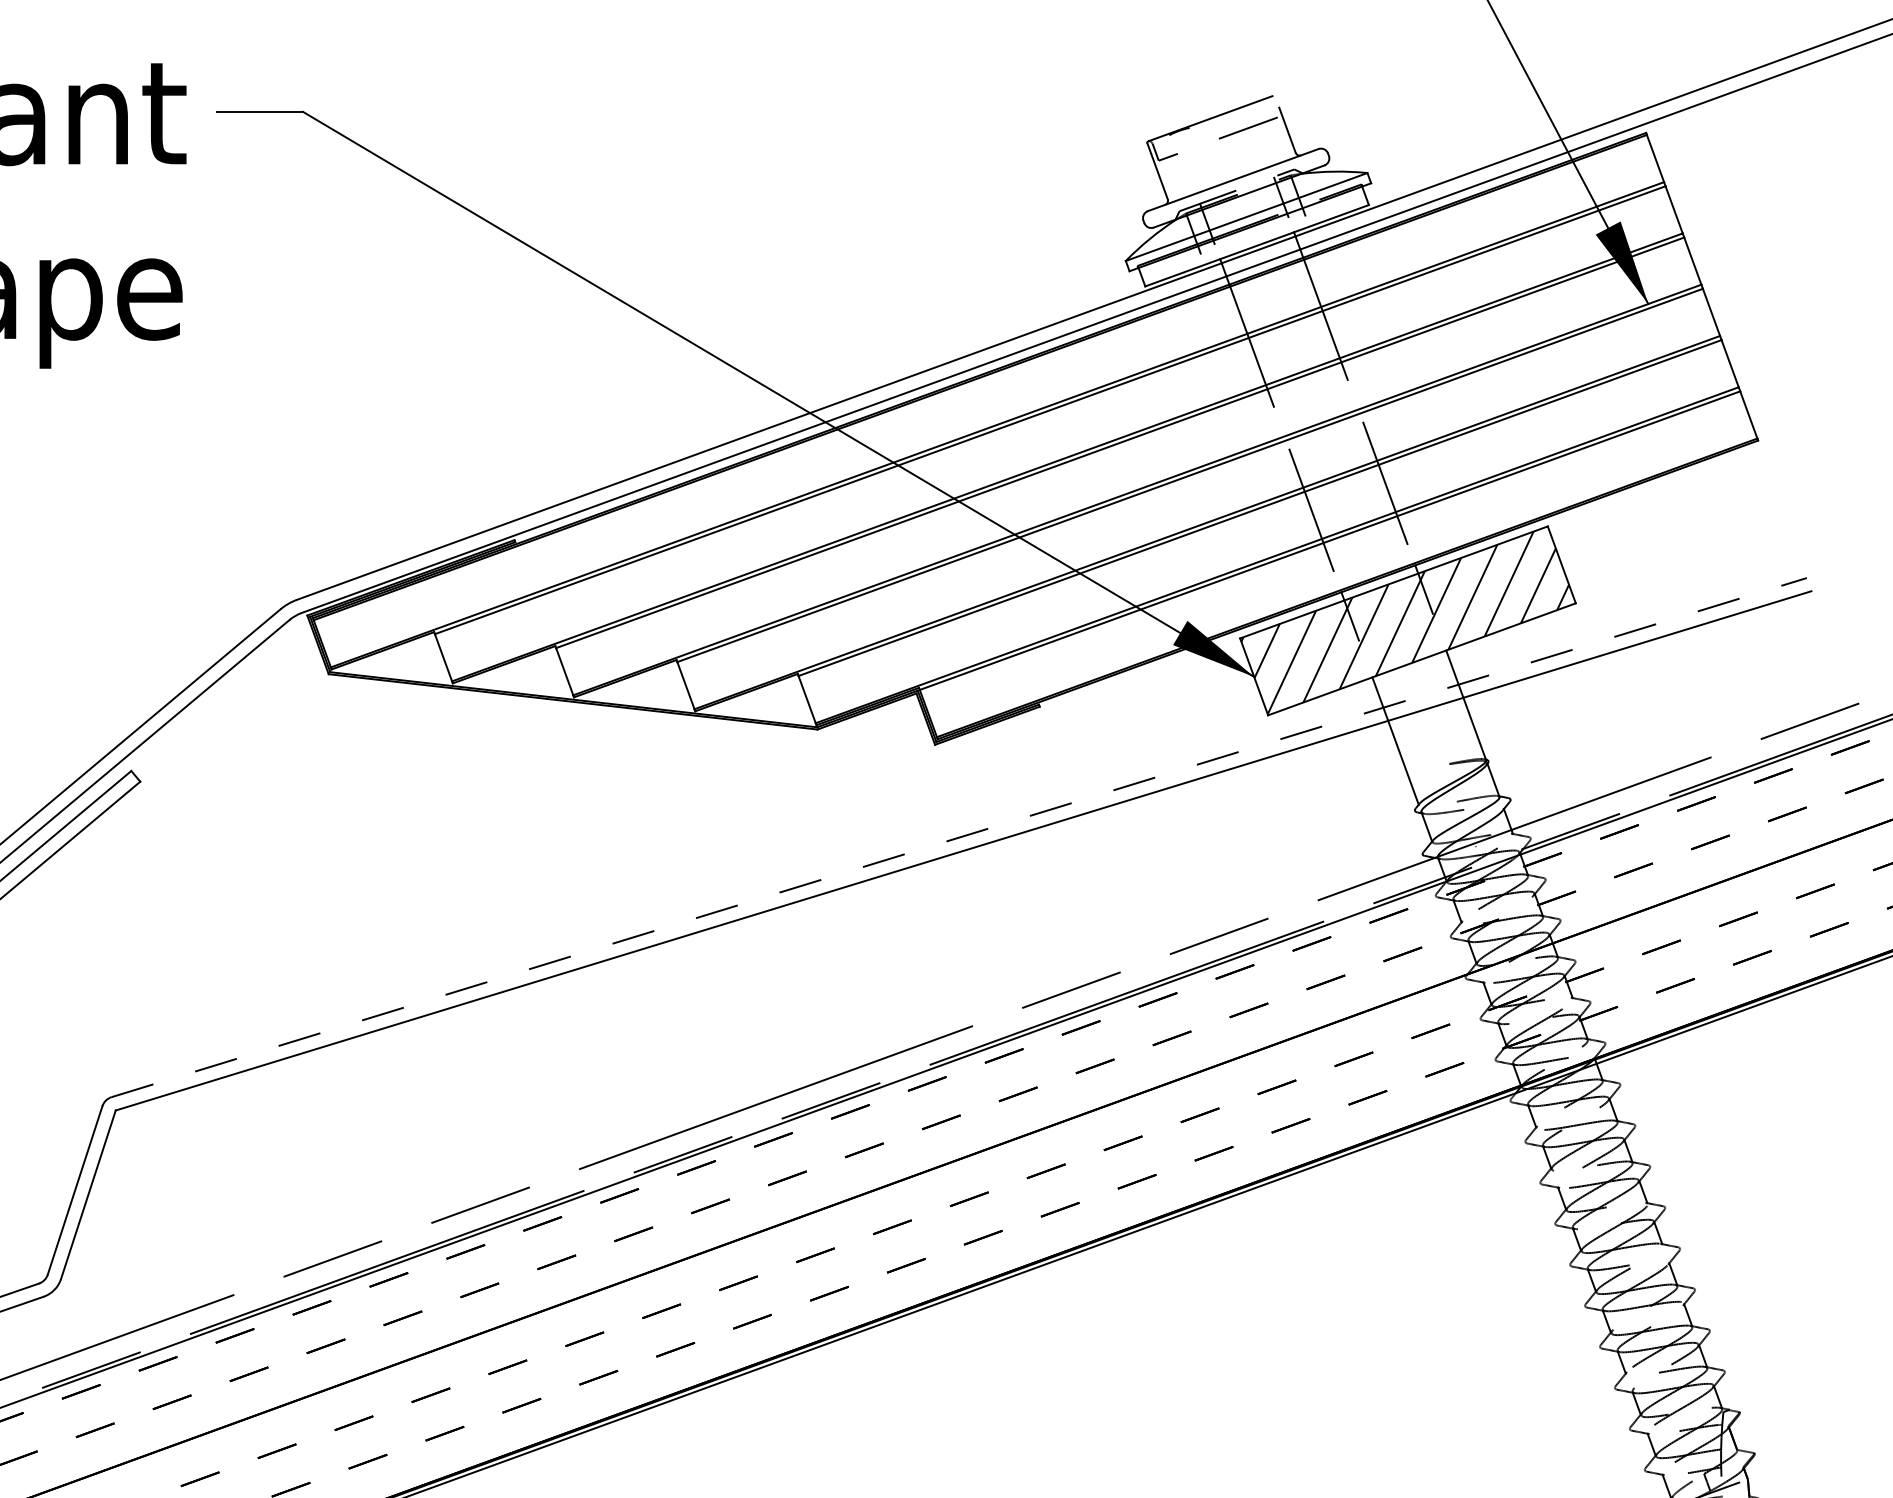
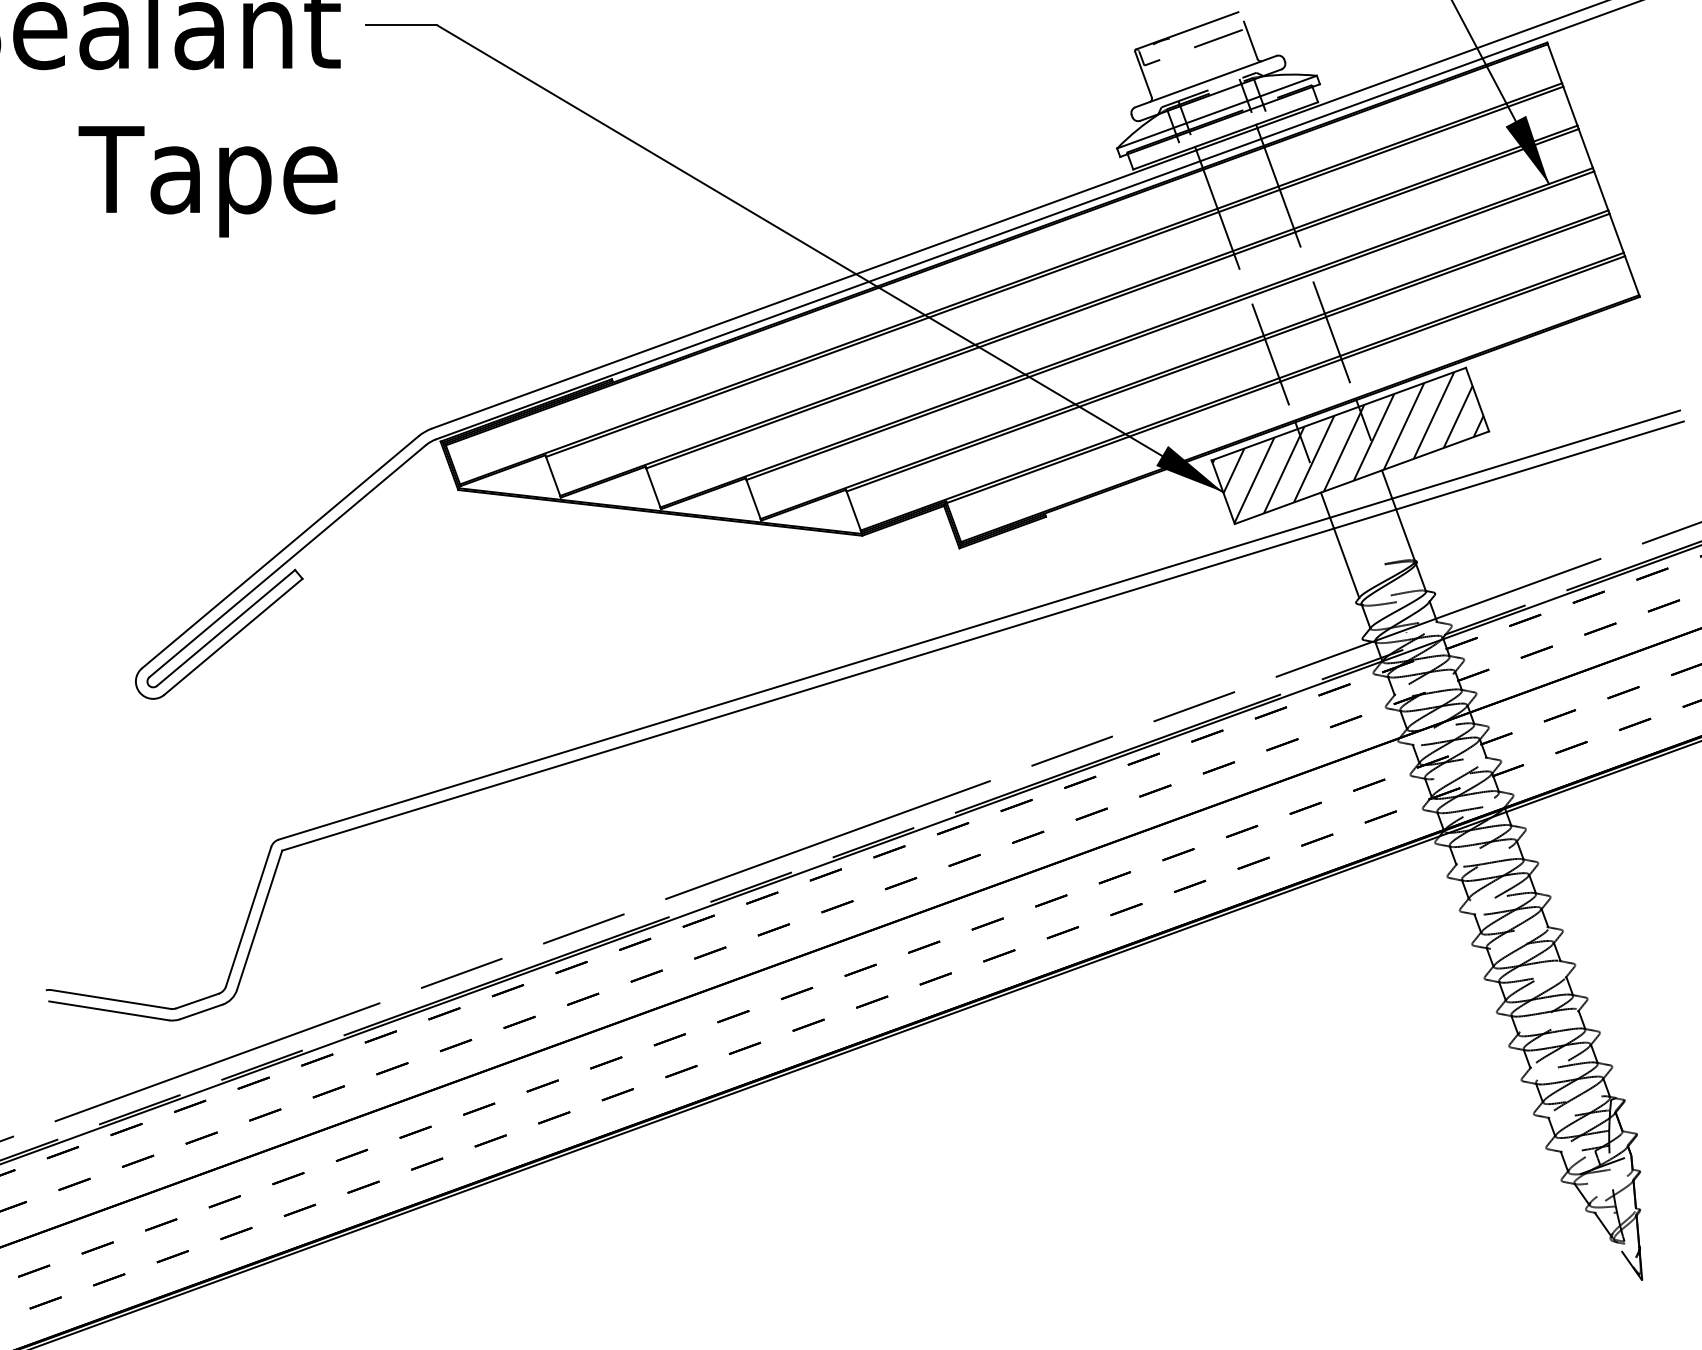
line: (959, 838) -> (979, 625), dashed -> solid

